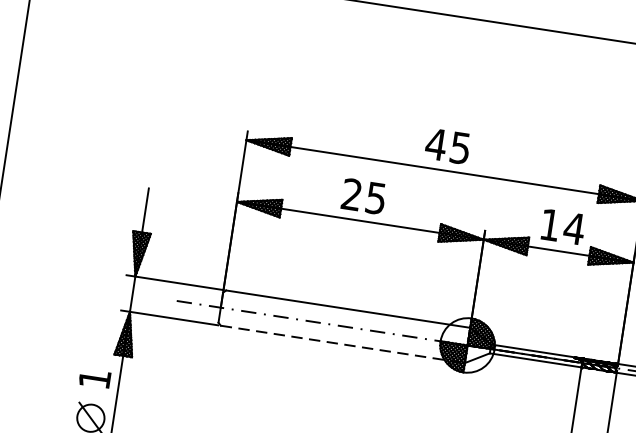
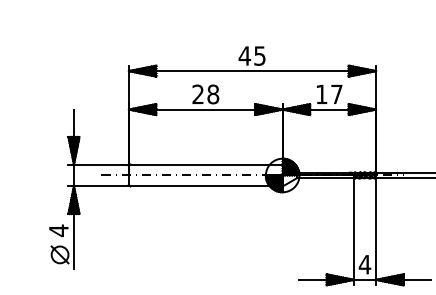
text: (376, 198) -> (213, 94), 25 -> 28
text: (574, 227) -> (336, 93), 14 -> 17
line: (344, 344) -> (207, 186), dashed -> solid
text: (94, 378) -> (58, 230), 1 -> 4

